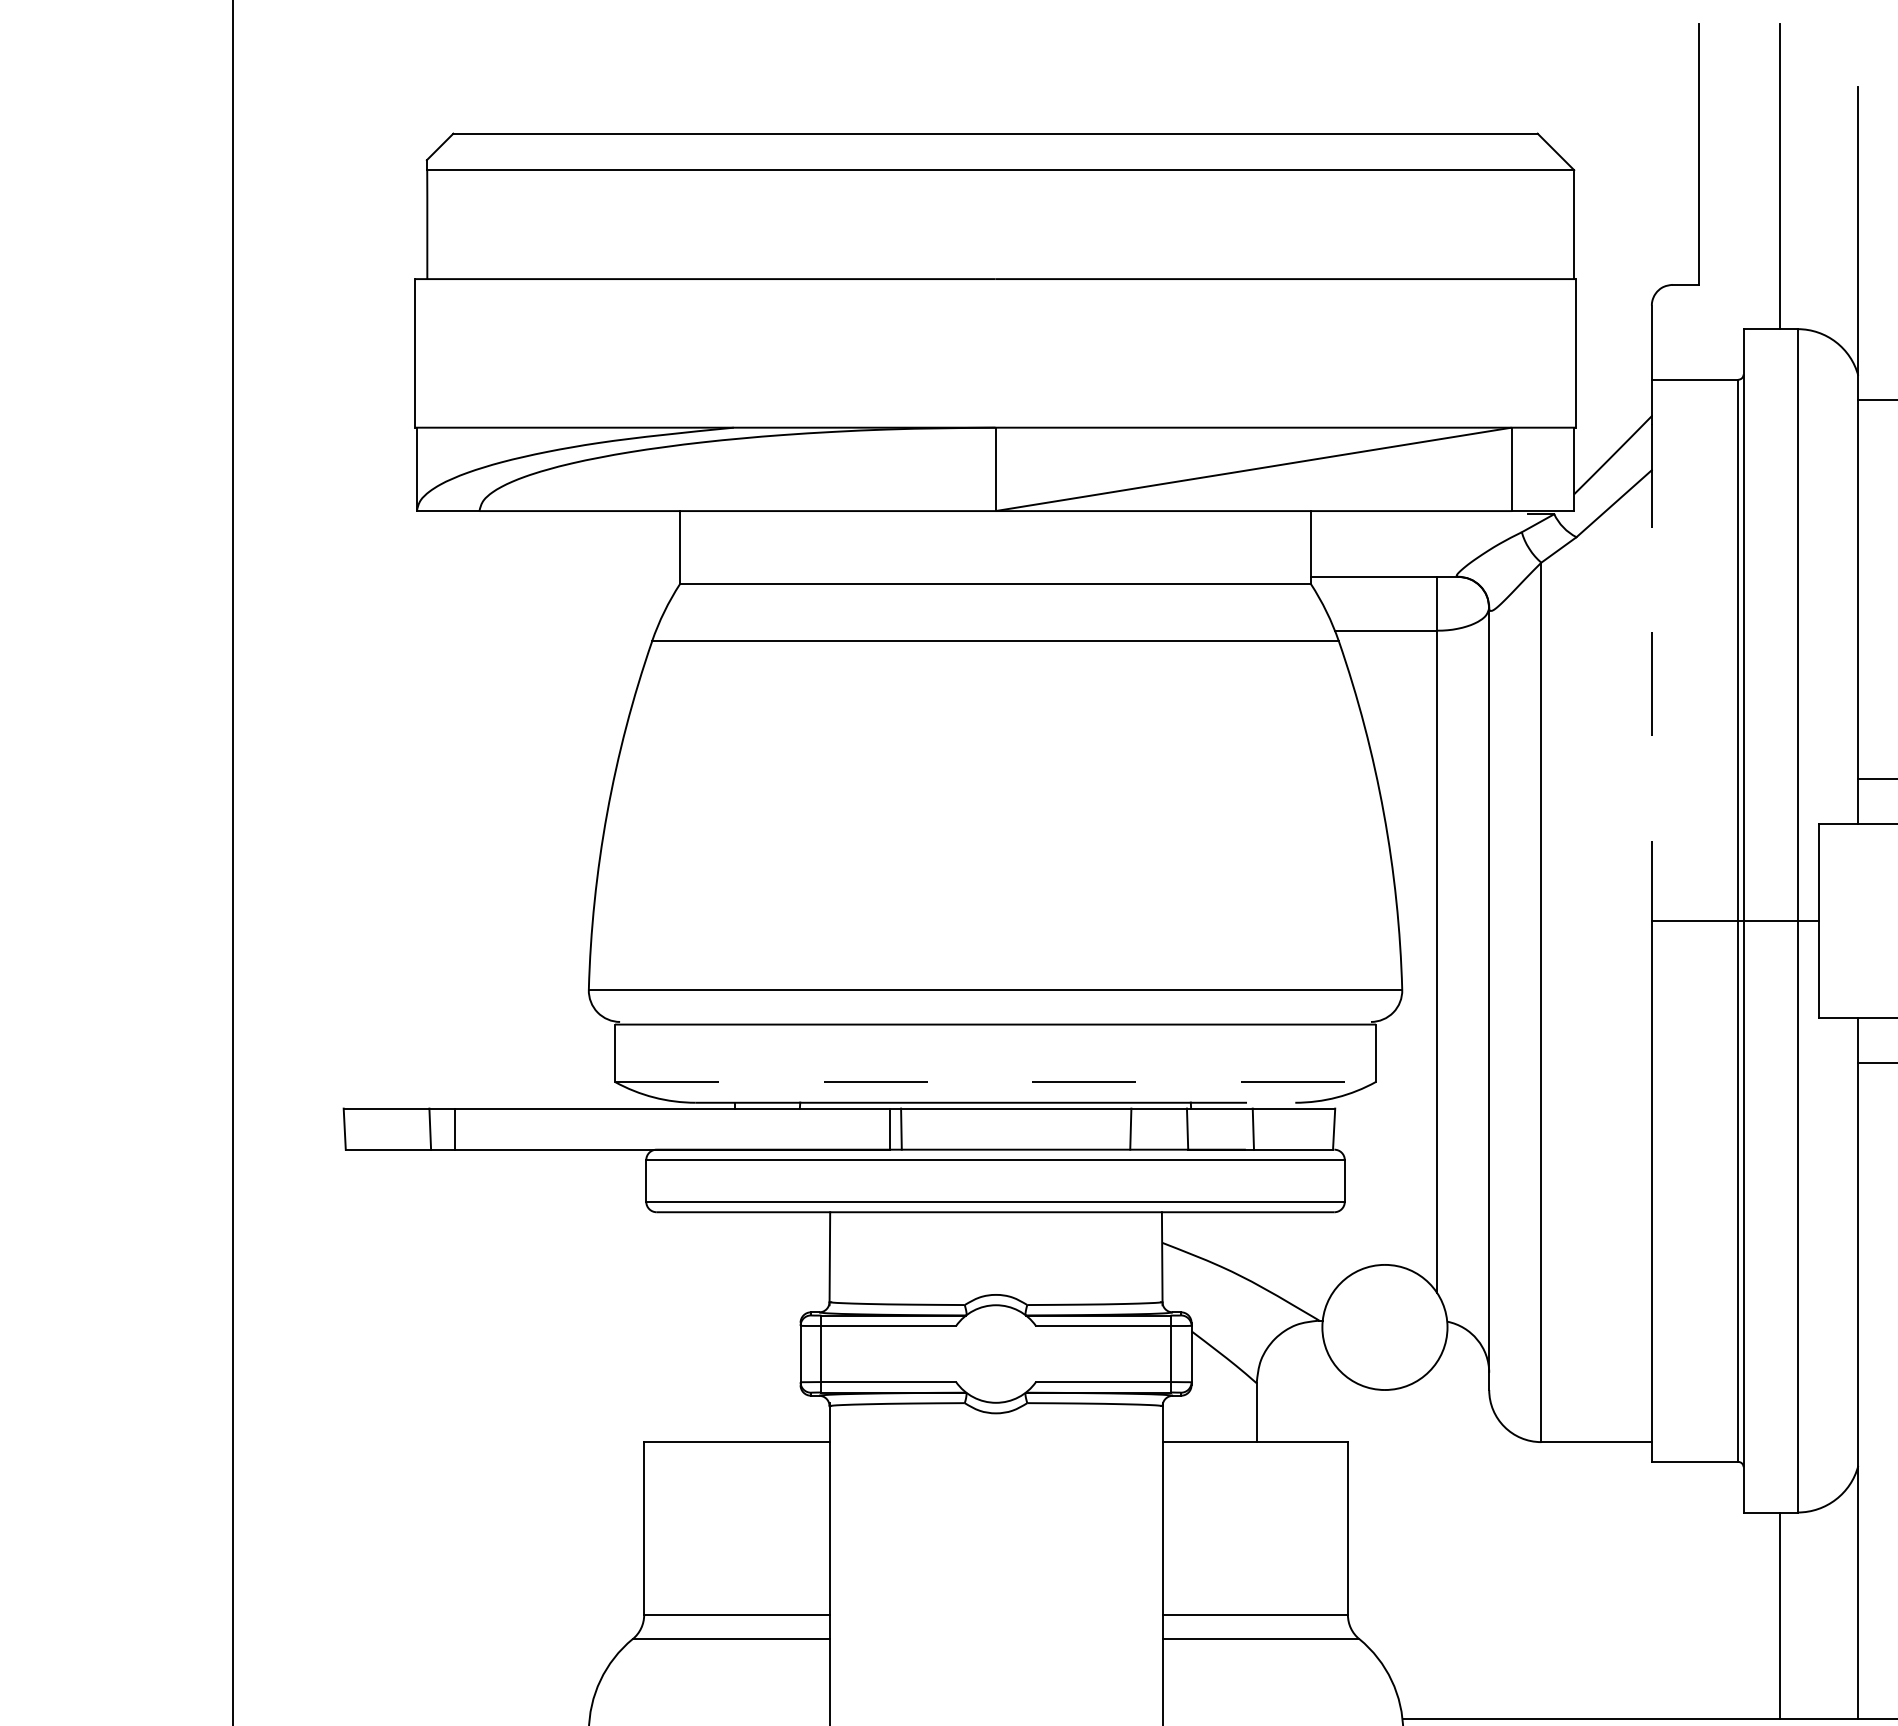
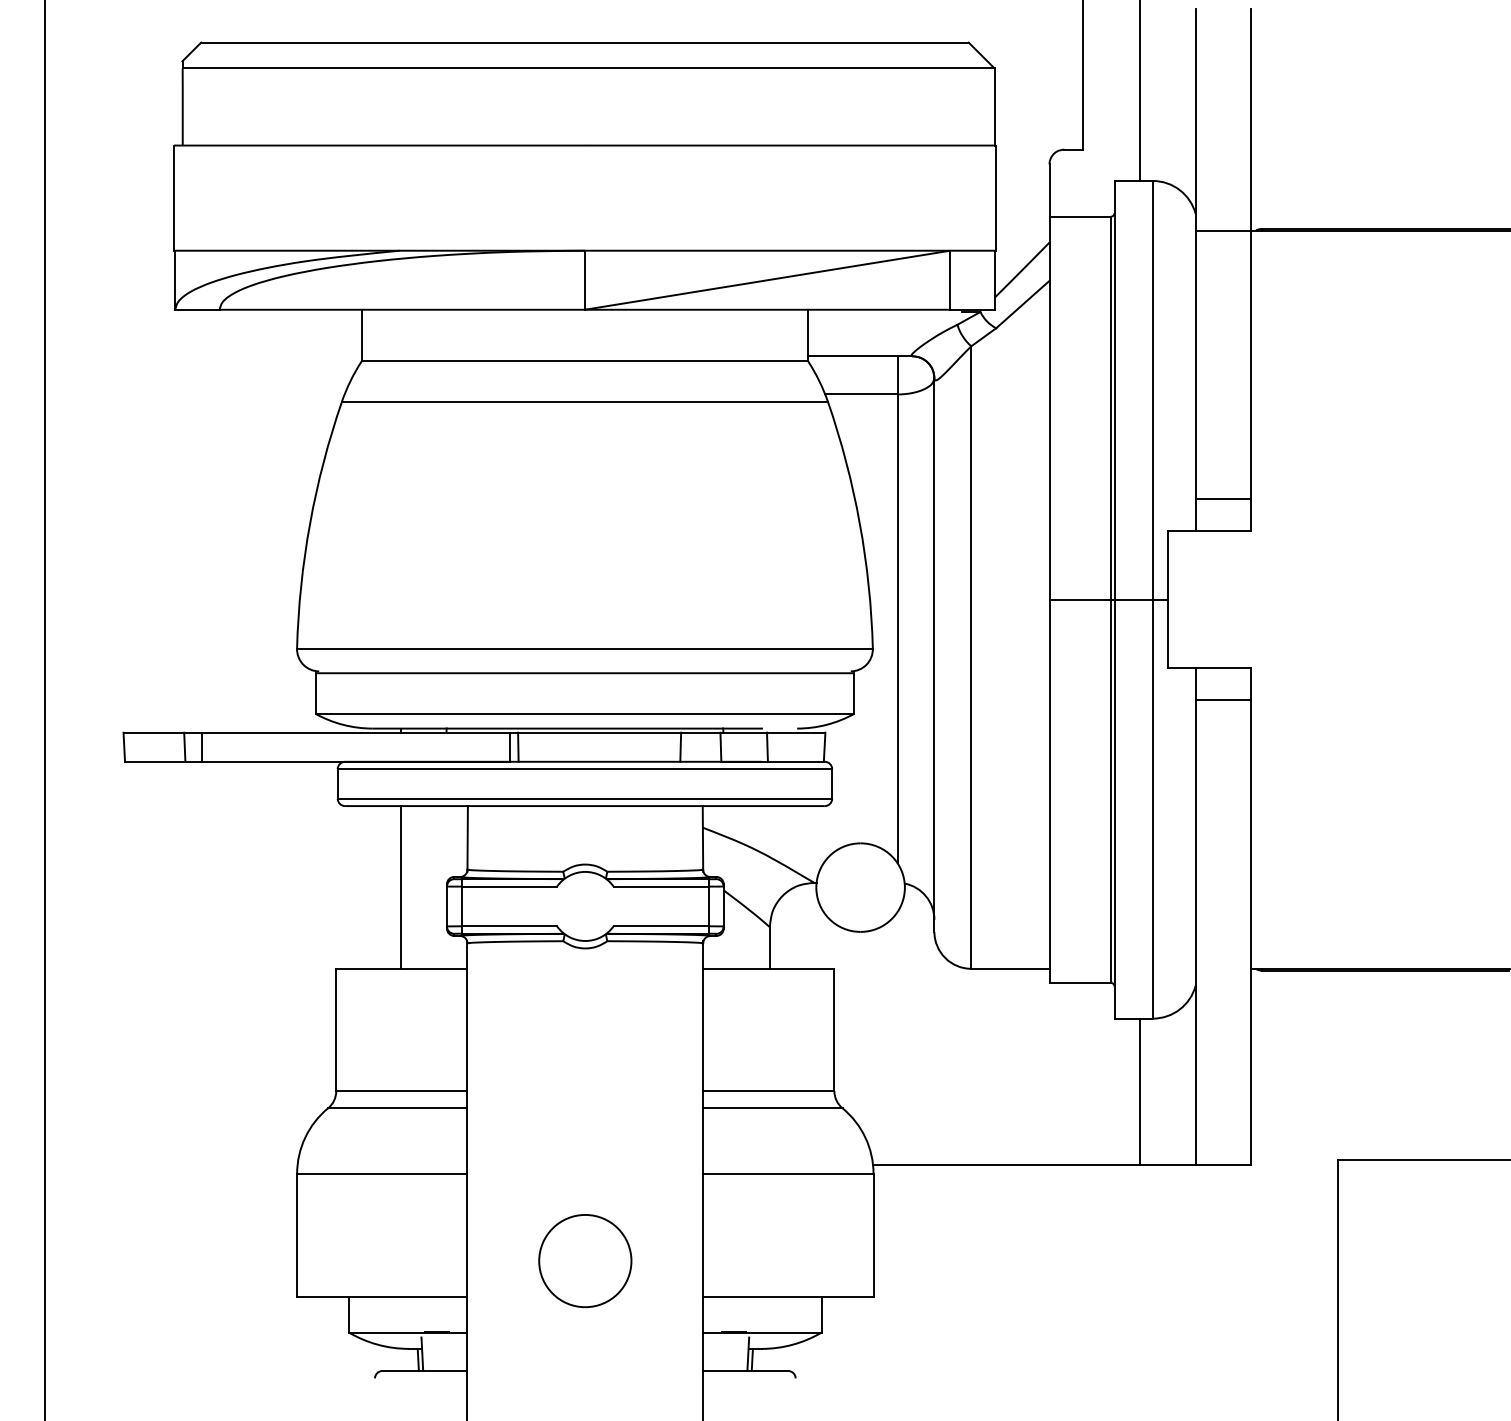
line: (1651, 673) -> (1049, 424), dashed -> solid
line: (996, 1081) -> (585, 713), dashed -> solid
line: (734, 1327) -> (400, 887), added

